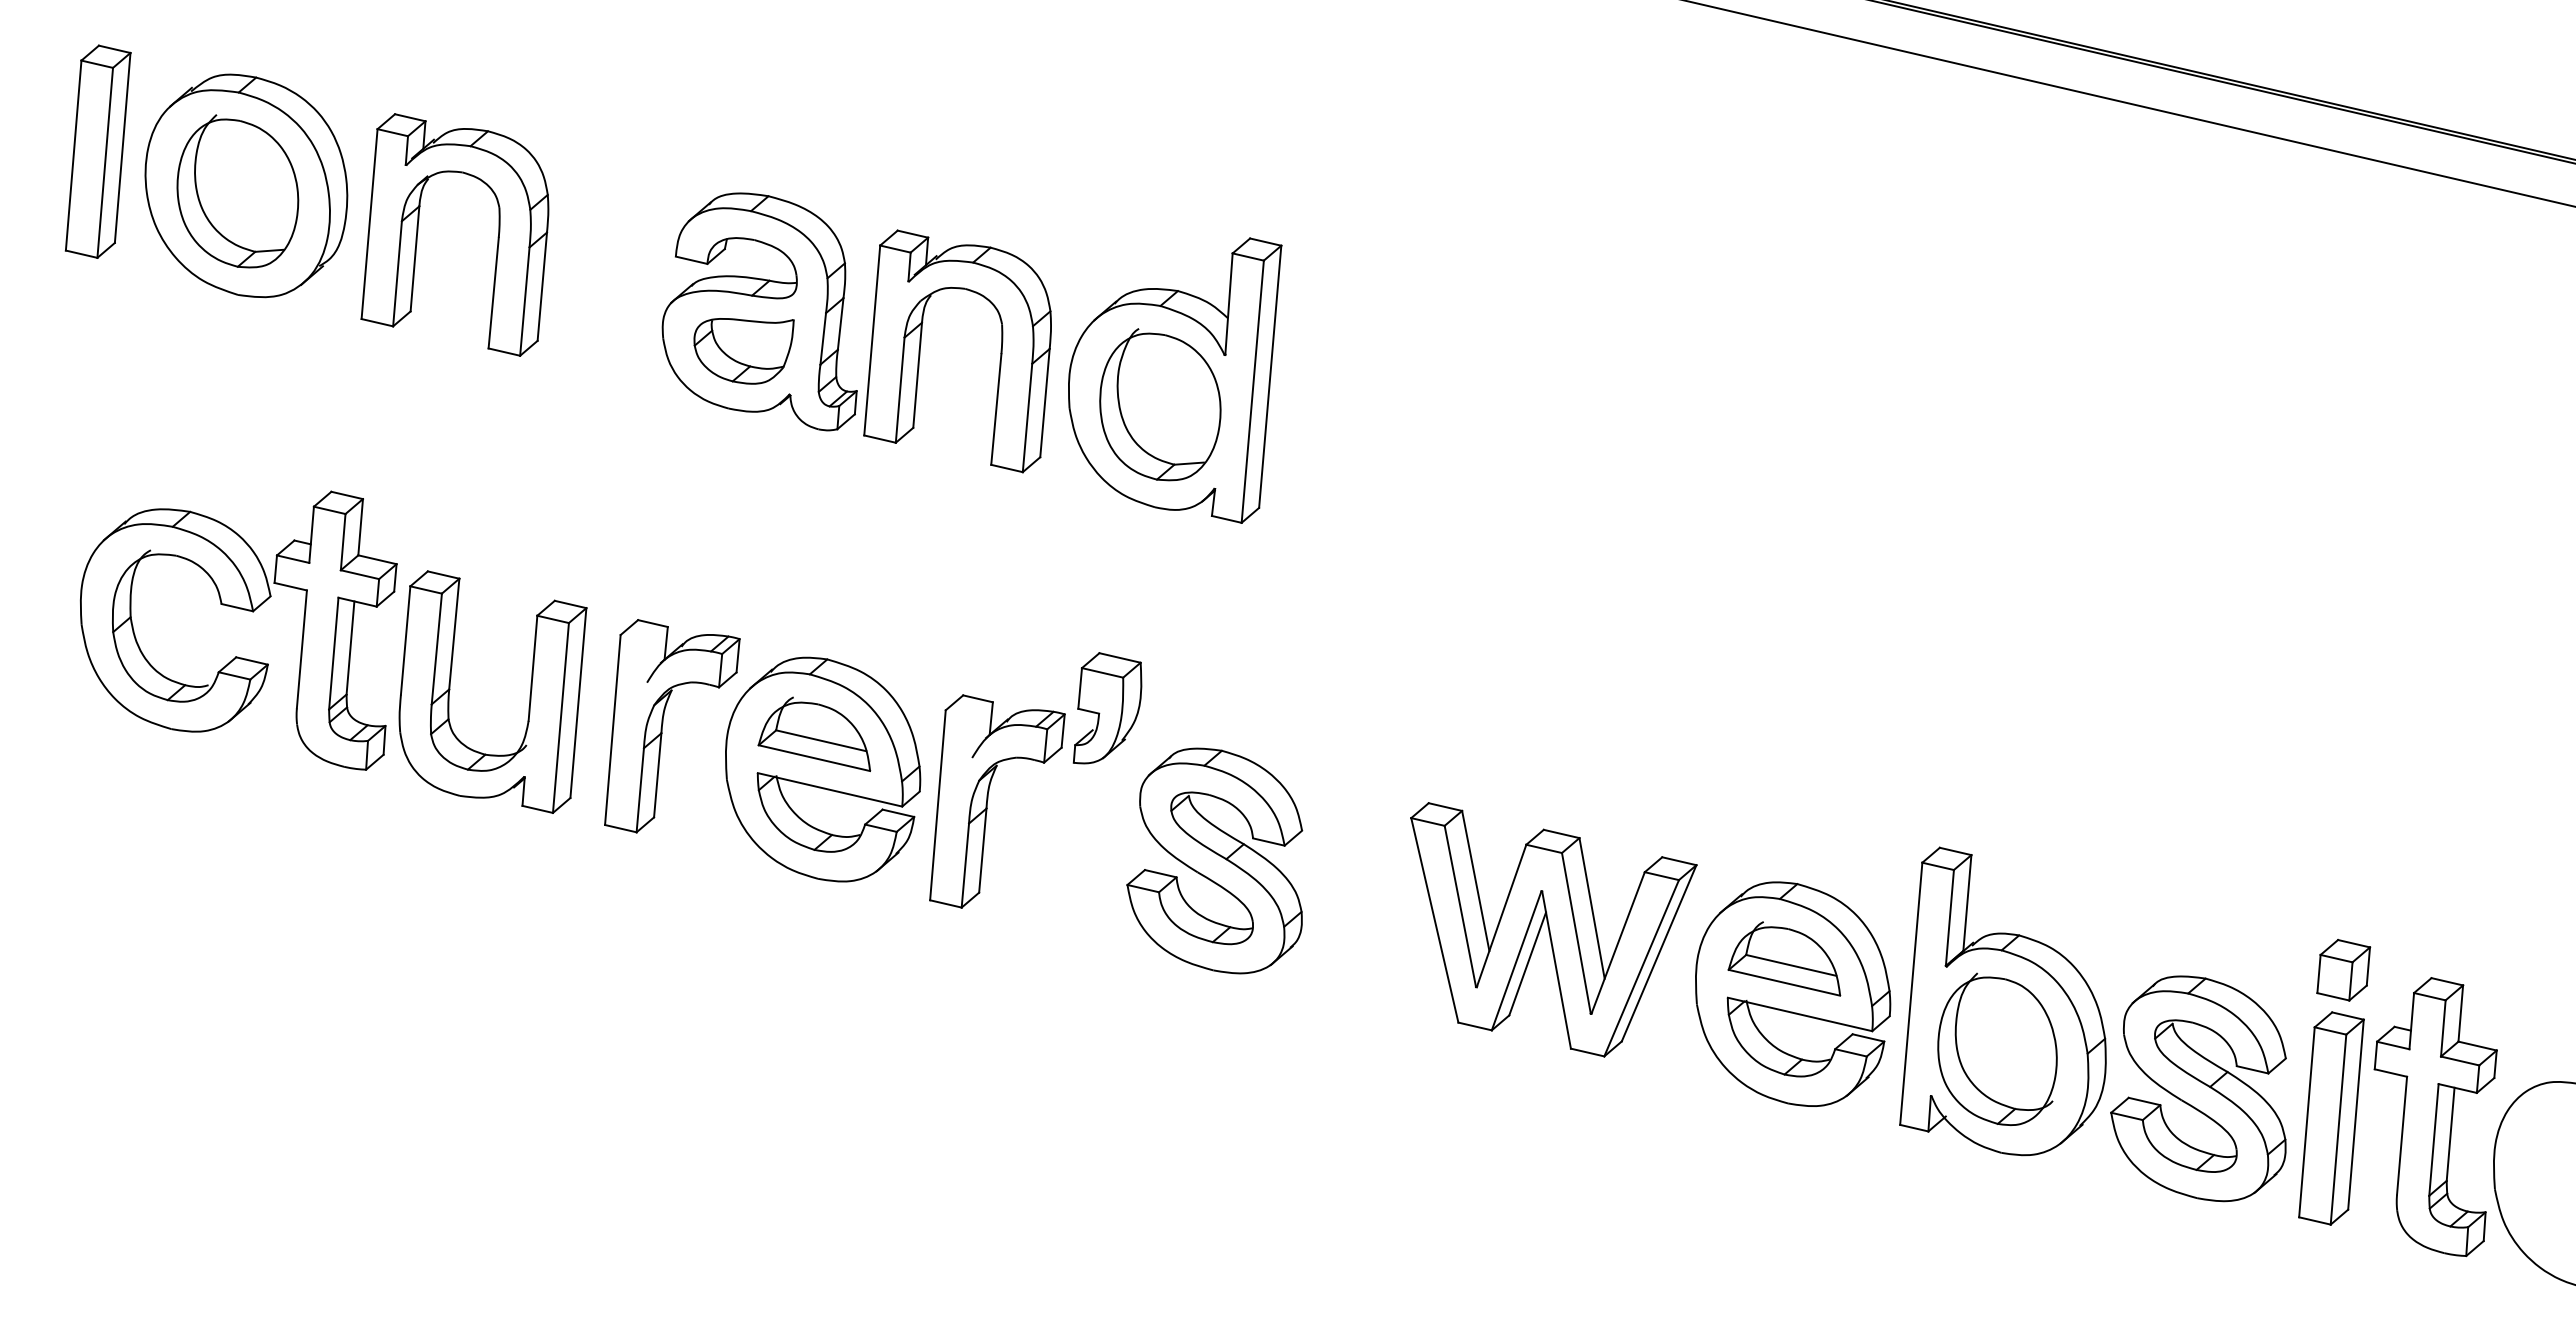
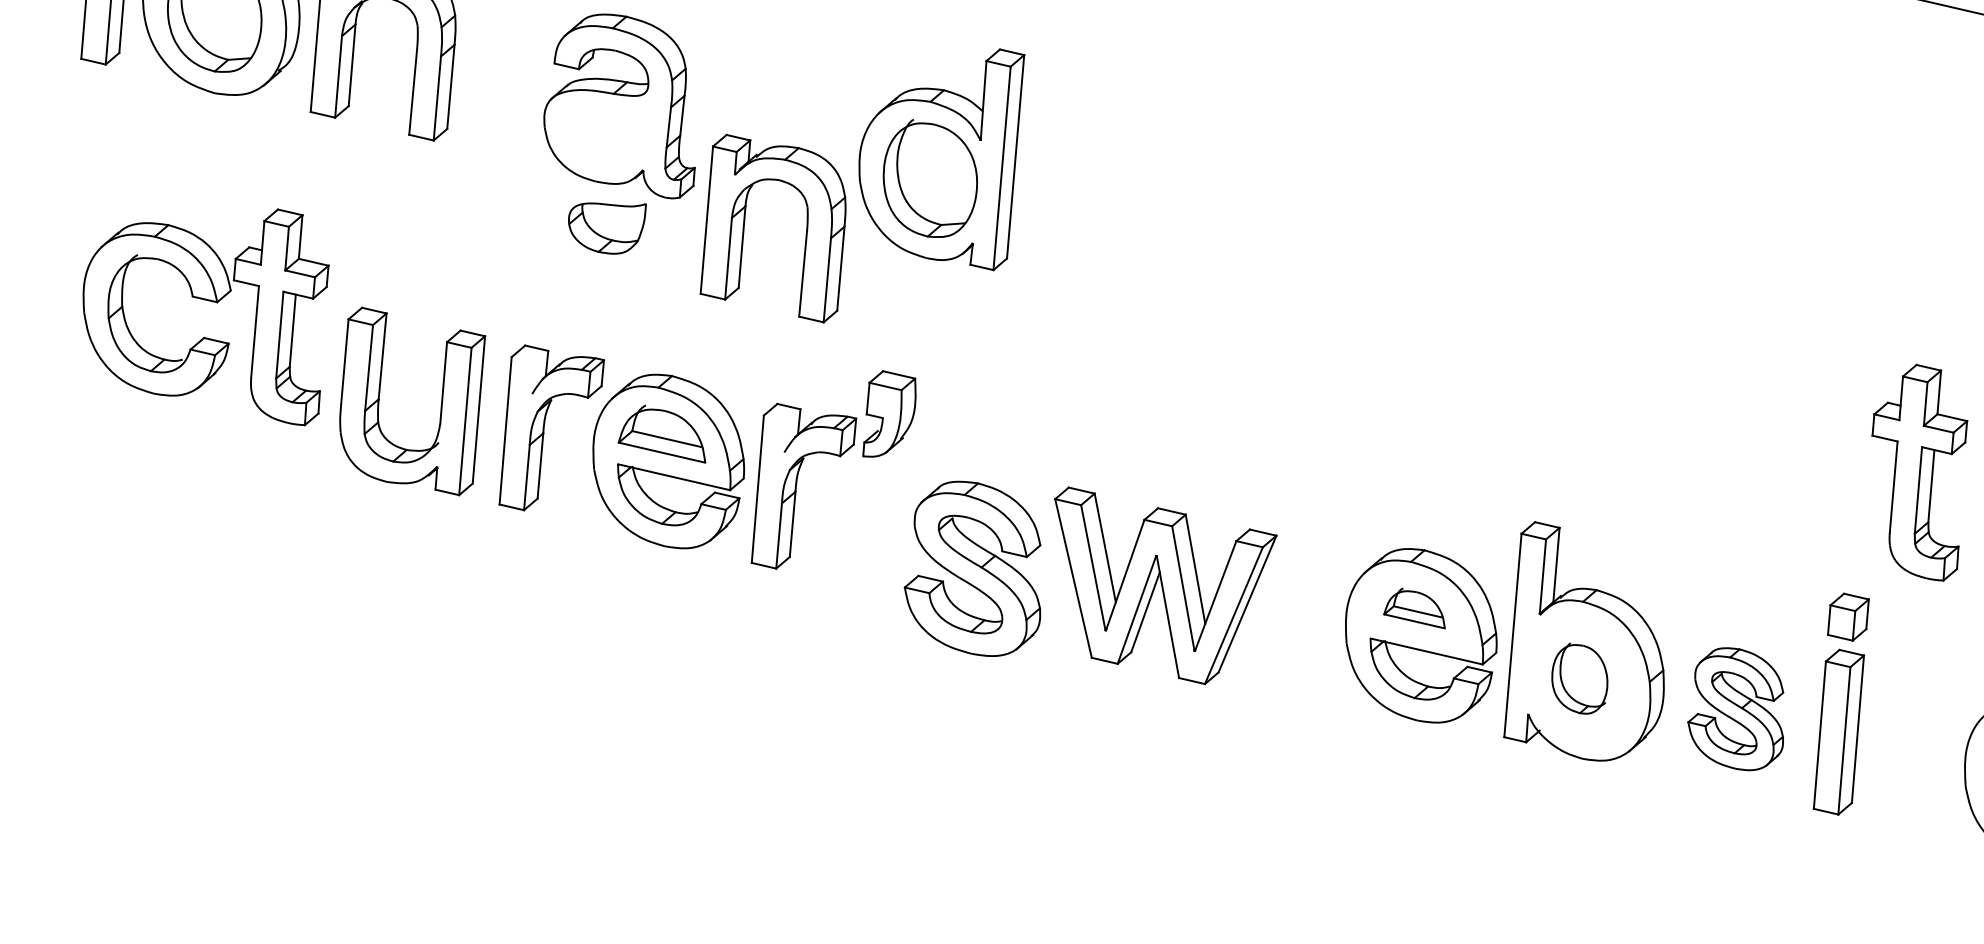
part: (921, 344) -> (745, 223), moved
part: (743, 351) -> (606, 228), moved
part: (244, 610) -> (210, 301), moved
part: (1214, 860) -> (972, 568), moved
part: (1553, 929) -> (1165, 585), moved
part: (1784, 958) -> (1414, 608), size x0.7
part: (1997, 1048) -> (1579, 677), size x0.6
part: (2198, 1088) -> (1735, 708), size x0.7
part: (2435, 1117) -> (1919, 473), moved

